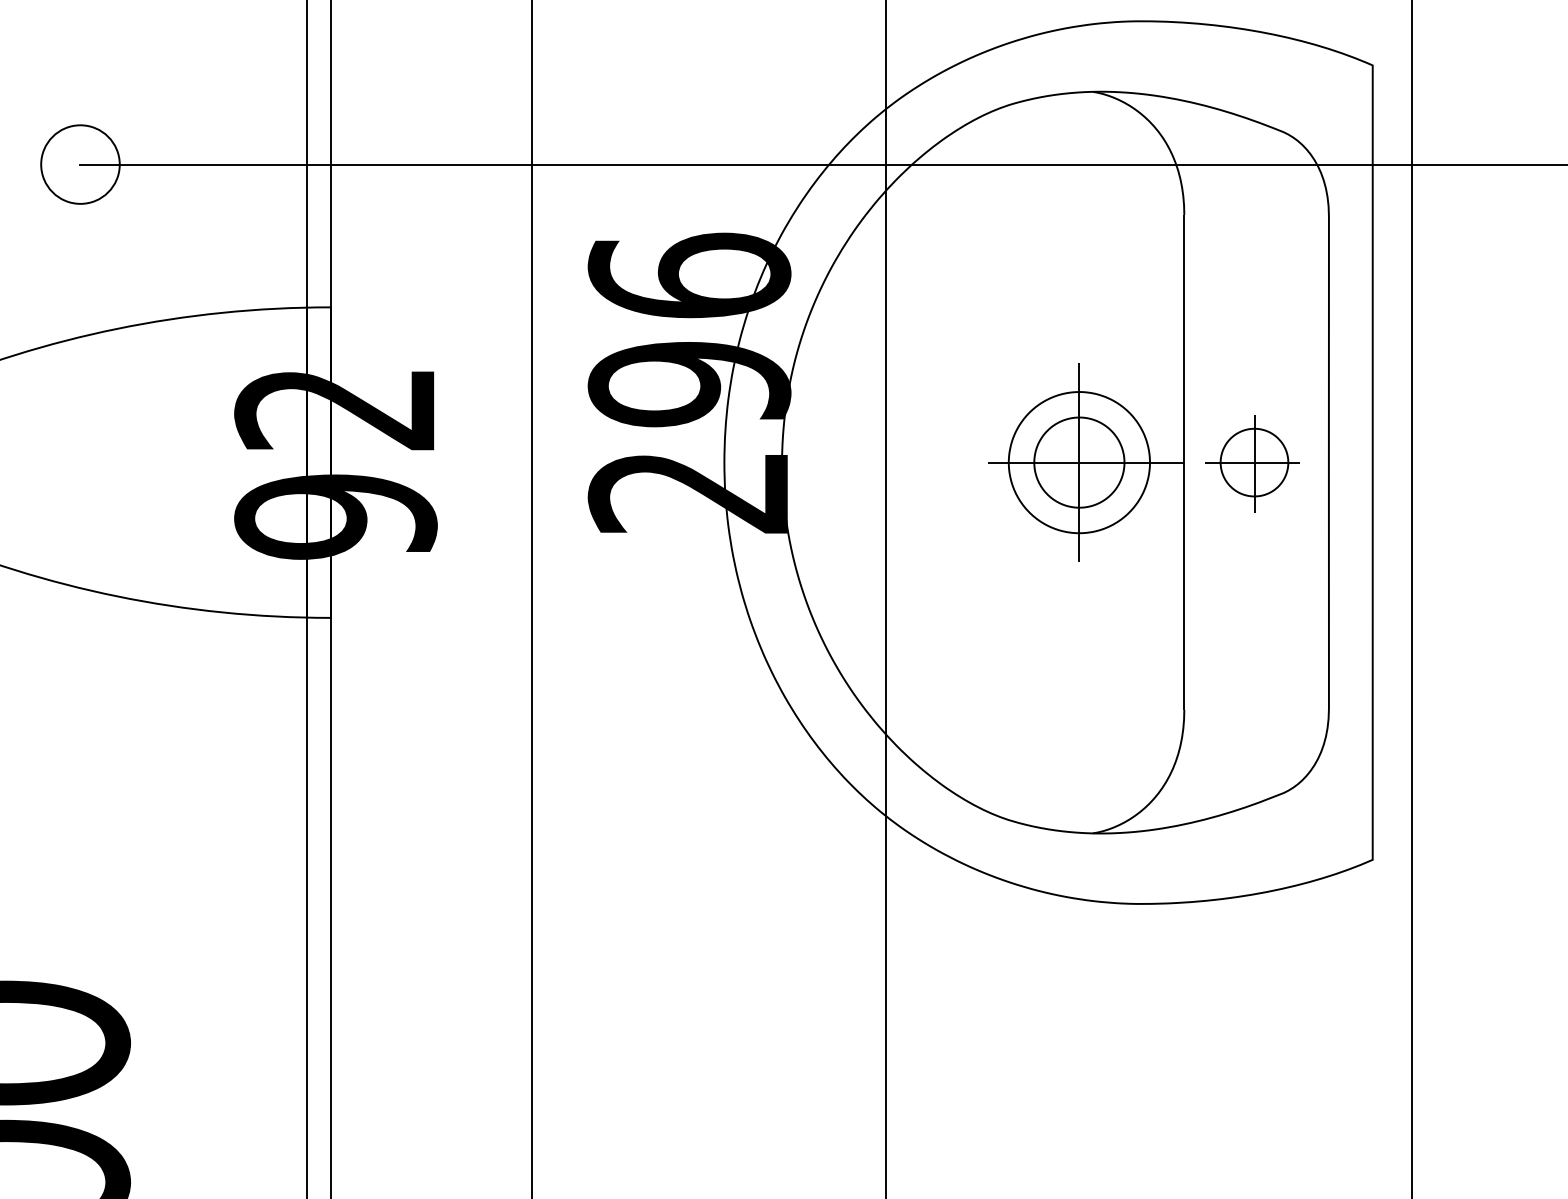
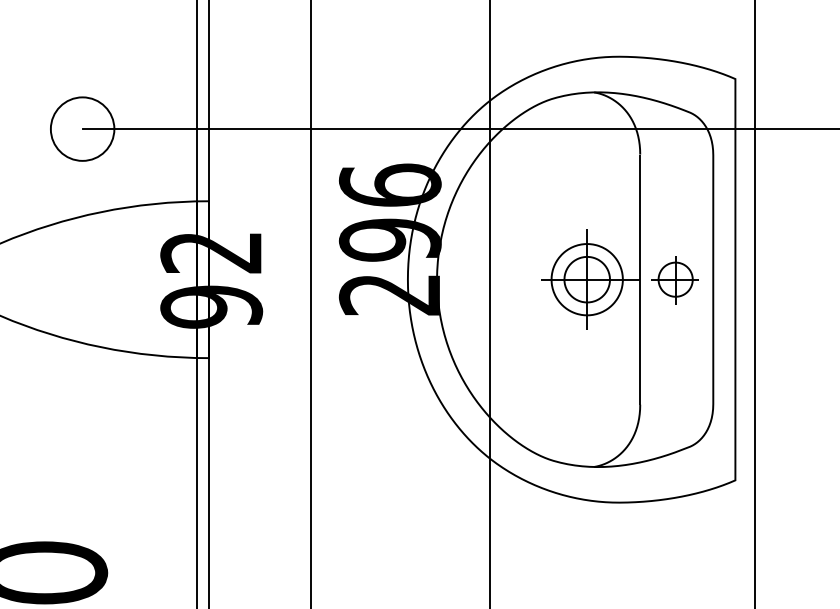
circle: (80, 163) -> (82, 128), size x1.6

